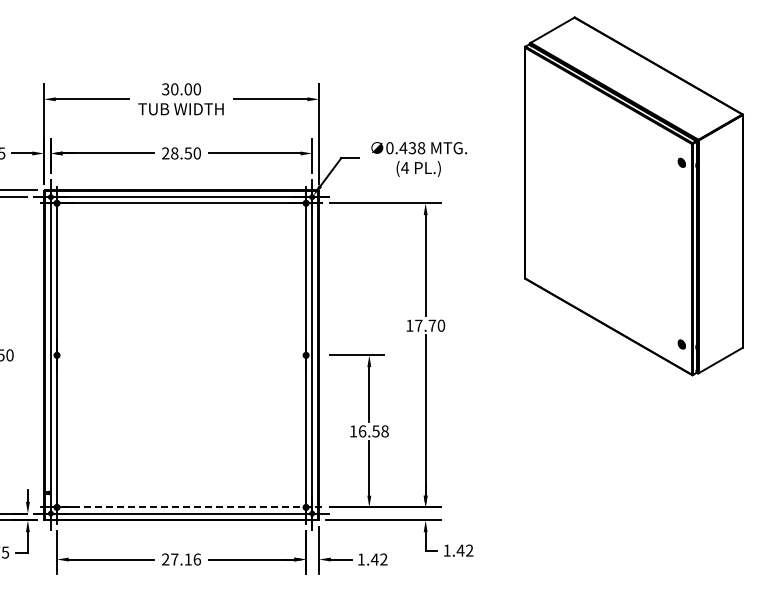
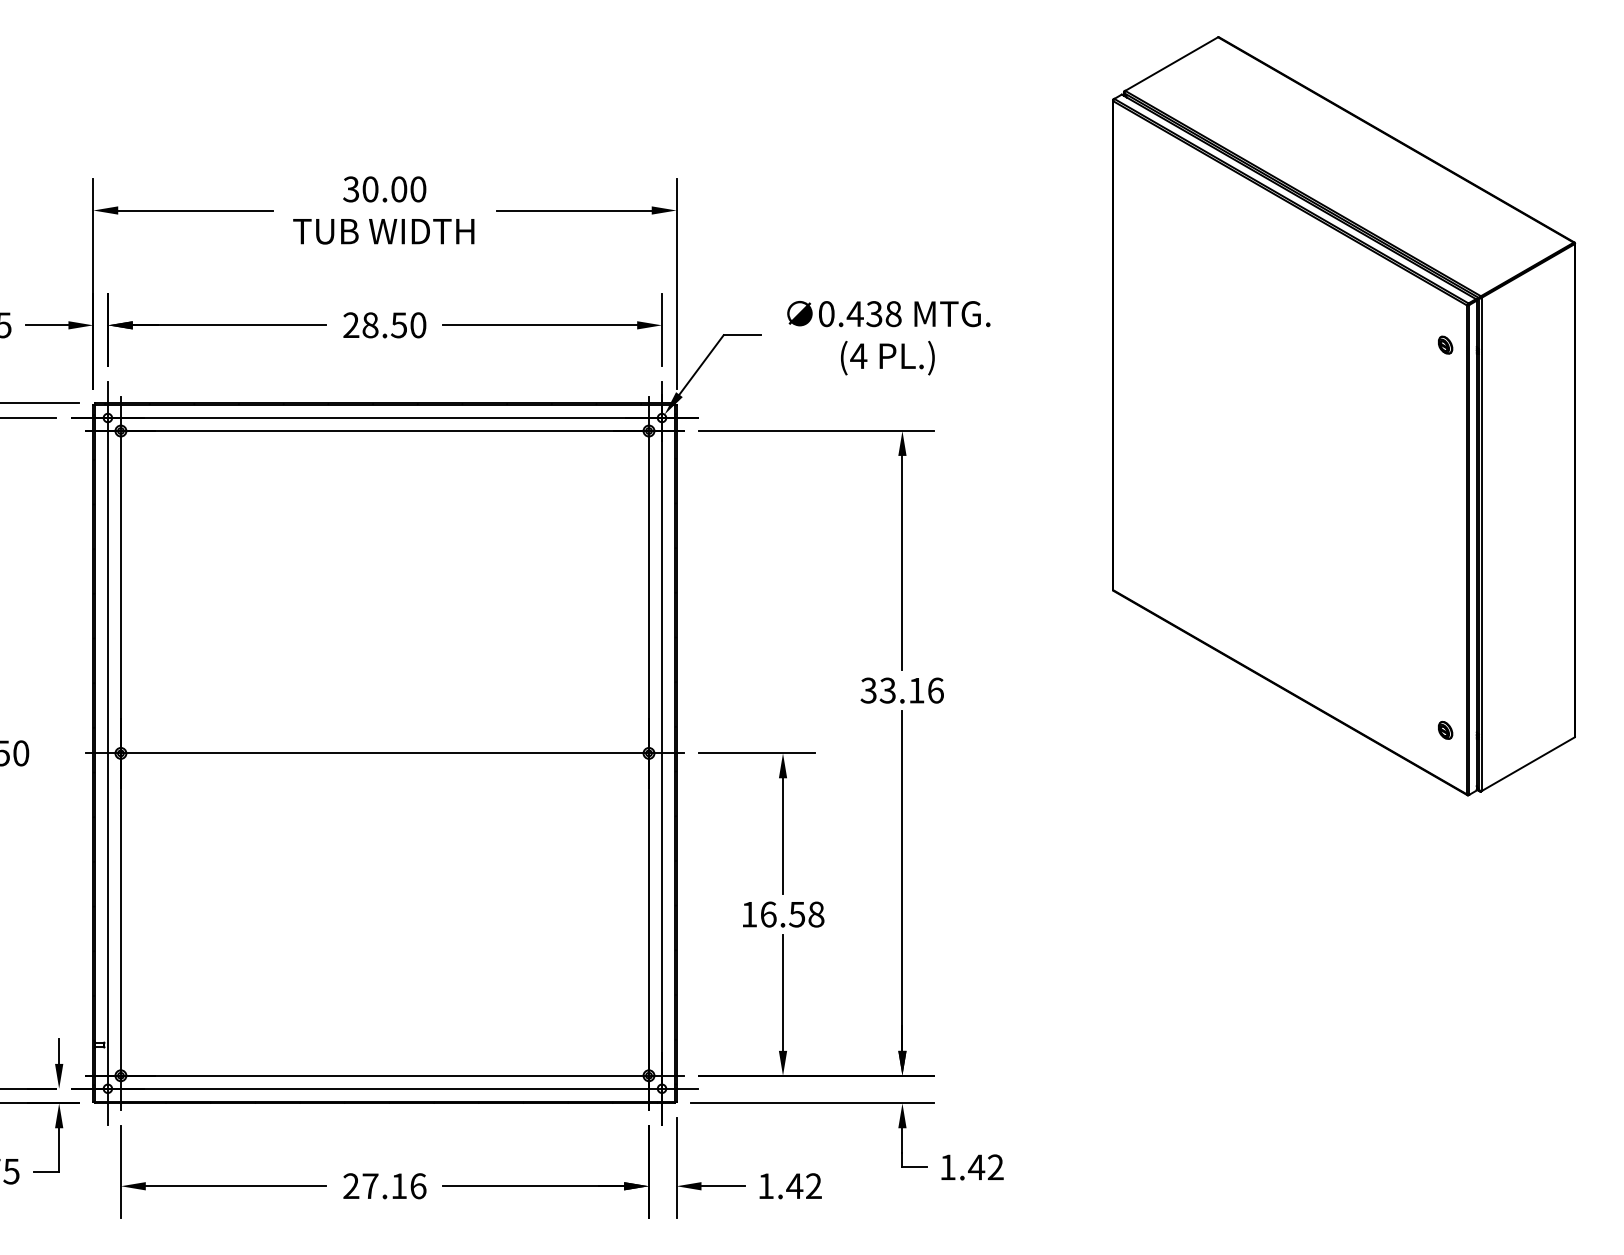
text: (425, 325) -> (902, 690), 17.70 -> 33.16
line: (181, 355) -> (384, 753), added
line: (181, 507) -> (384, 1075), dashed -> solid

